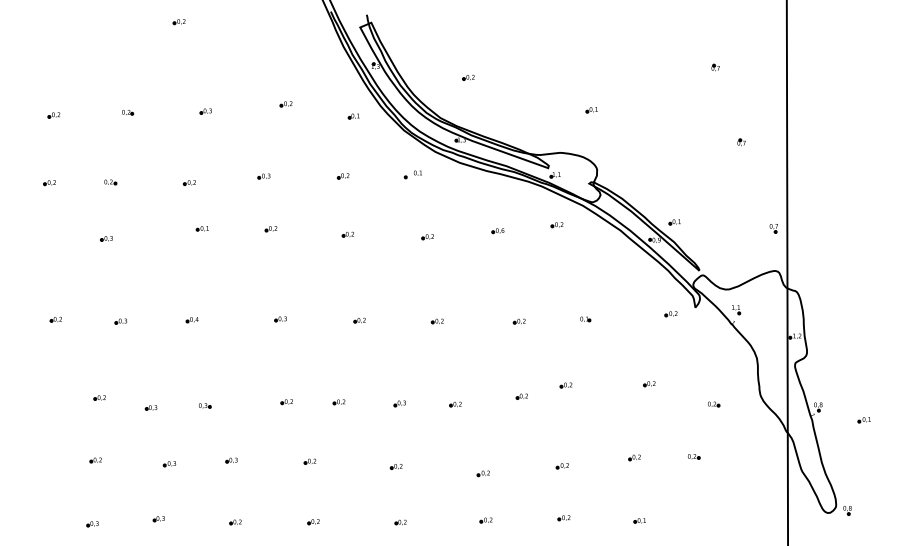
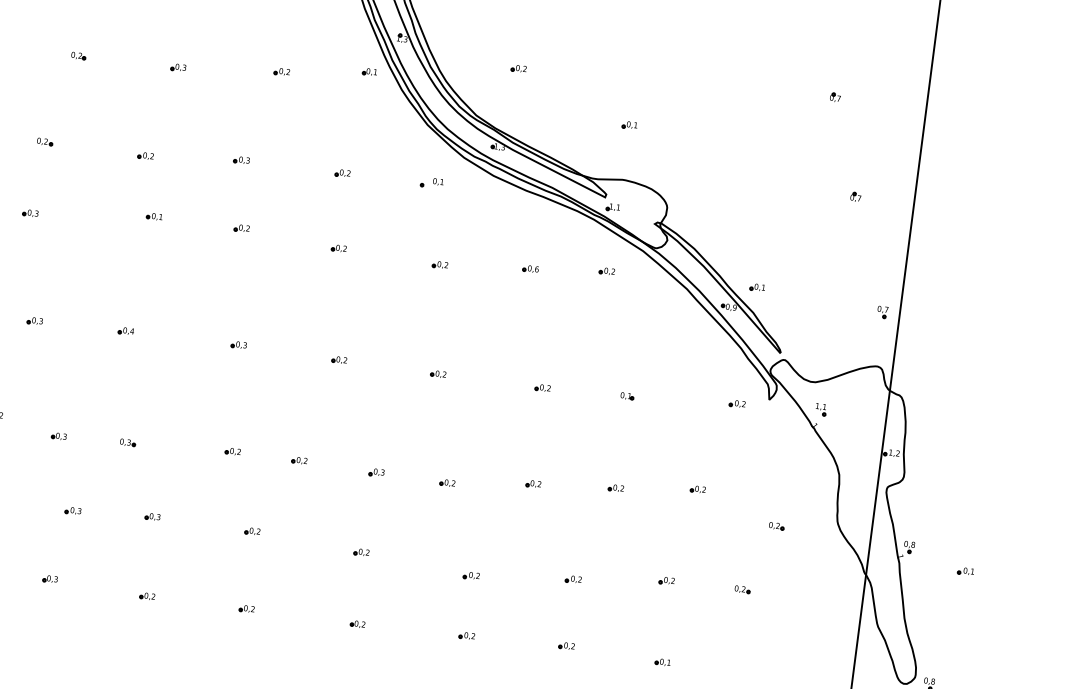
part: (591, 110) -> (629, 125), moved
part: (353, 116) -> (369, 72), moved
part: (565, 385) -> (615, 488), moved

